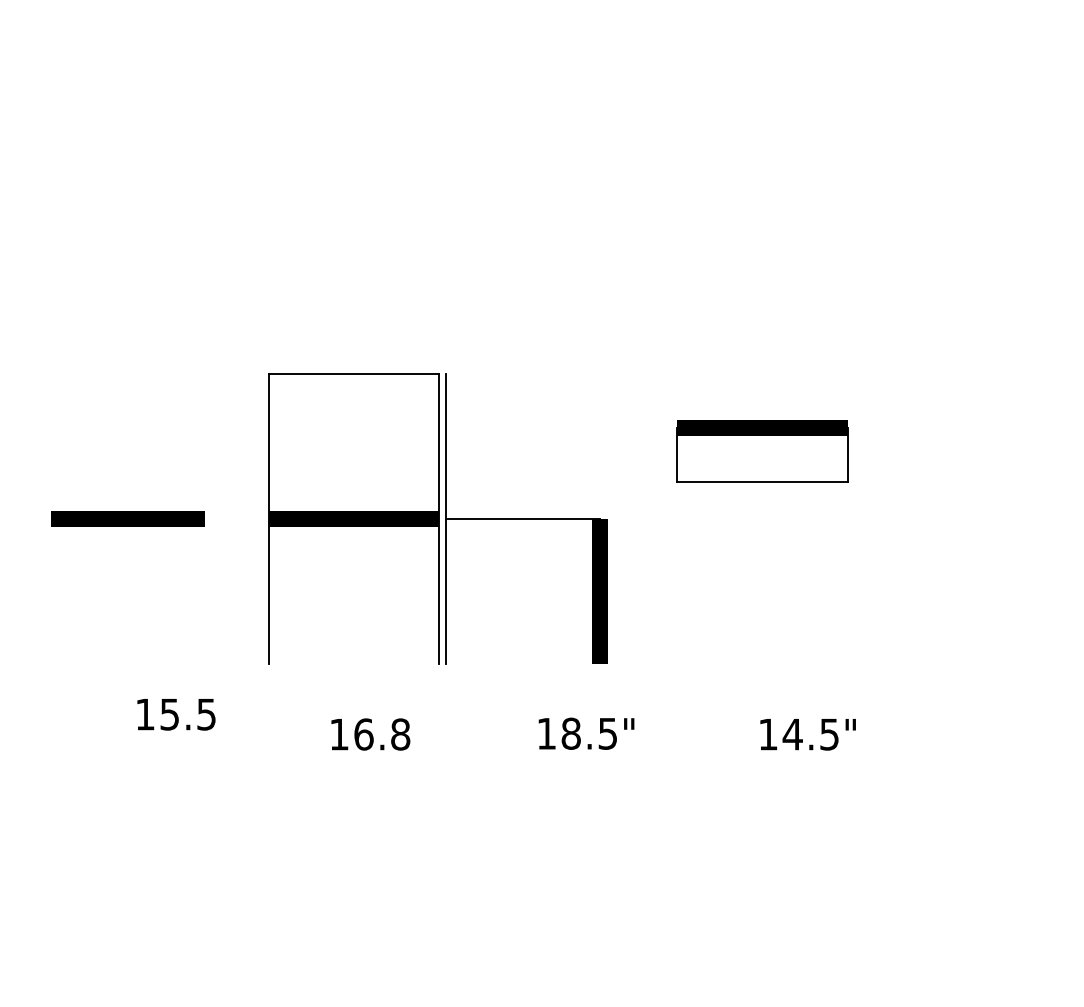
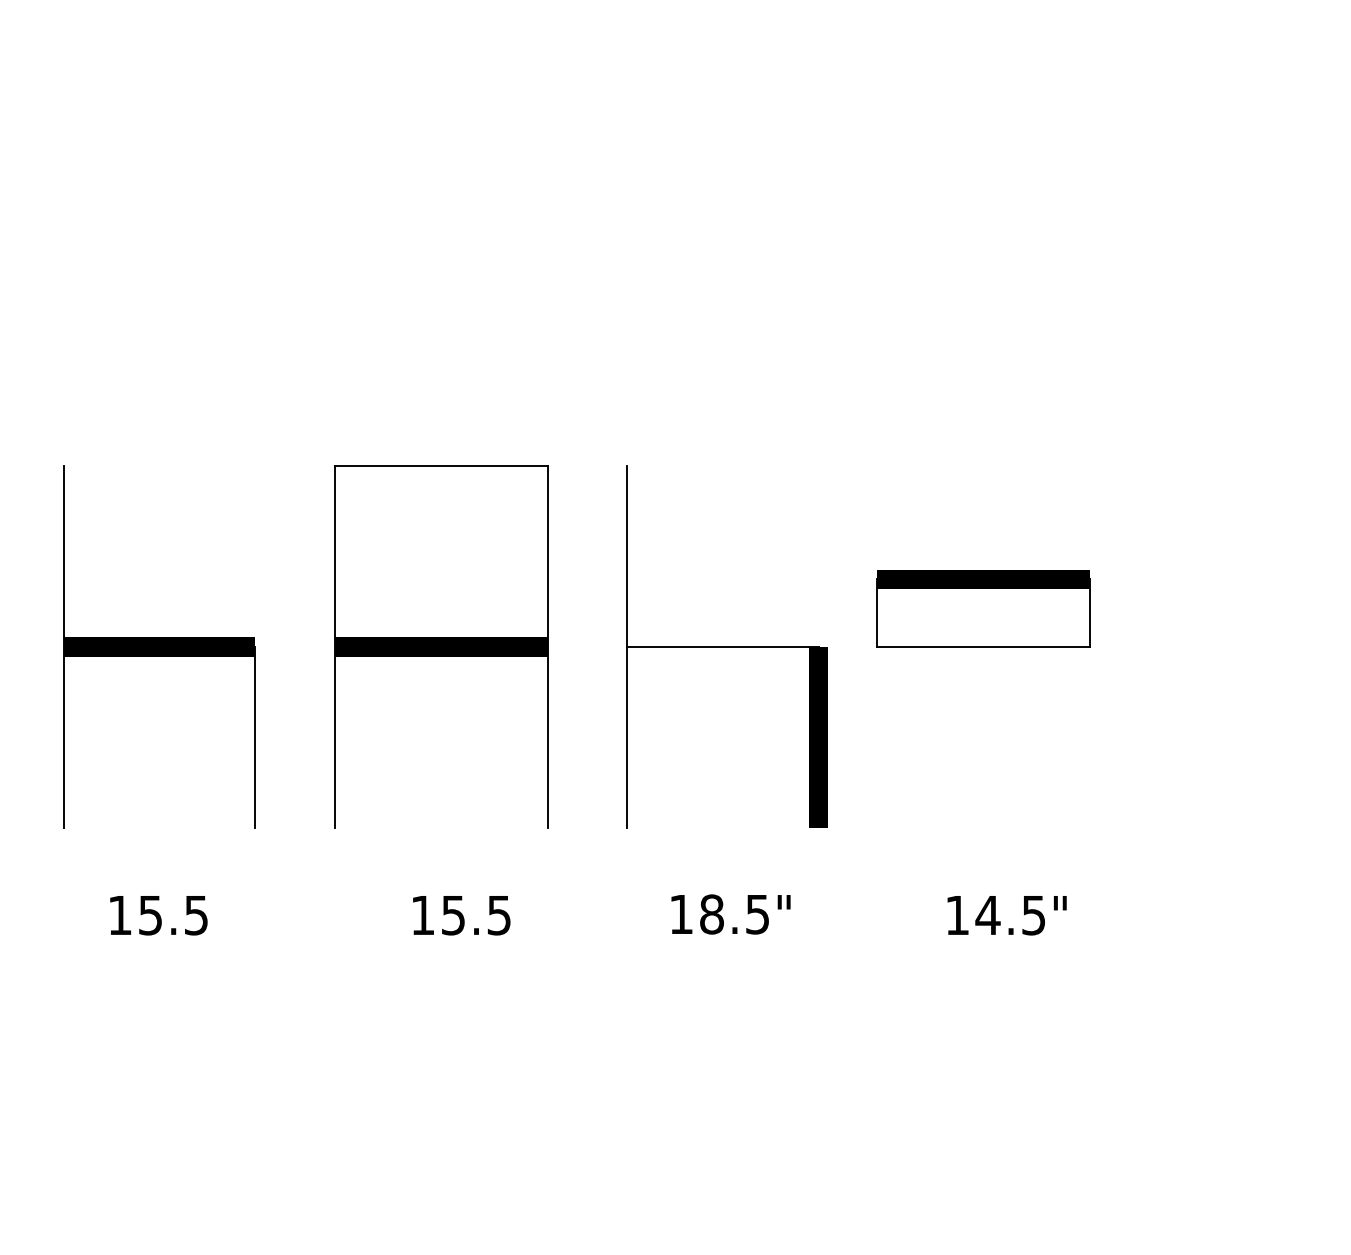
part: (762, 451) -> (983, 608), moved
part: (526, 518) -> (727, 646), moved
line: (51, 519) -> (64, 647), added
line: (204, 591) -> (254, 737), added
text: (176, 714) -> (158, 915), moved
text: (382, 734) -> (476, 915), 16.8 -> 15.5

